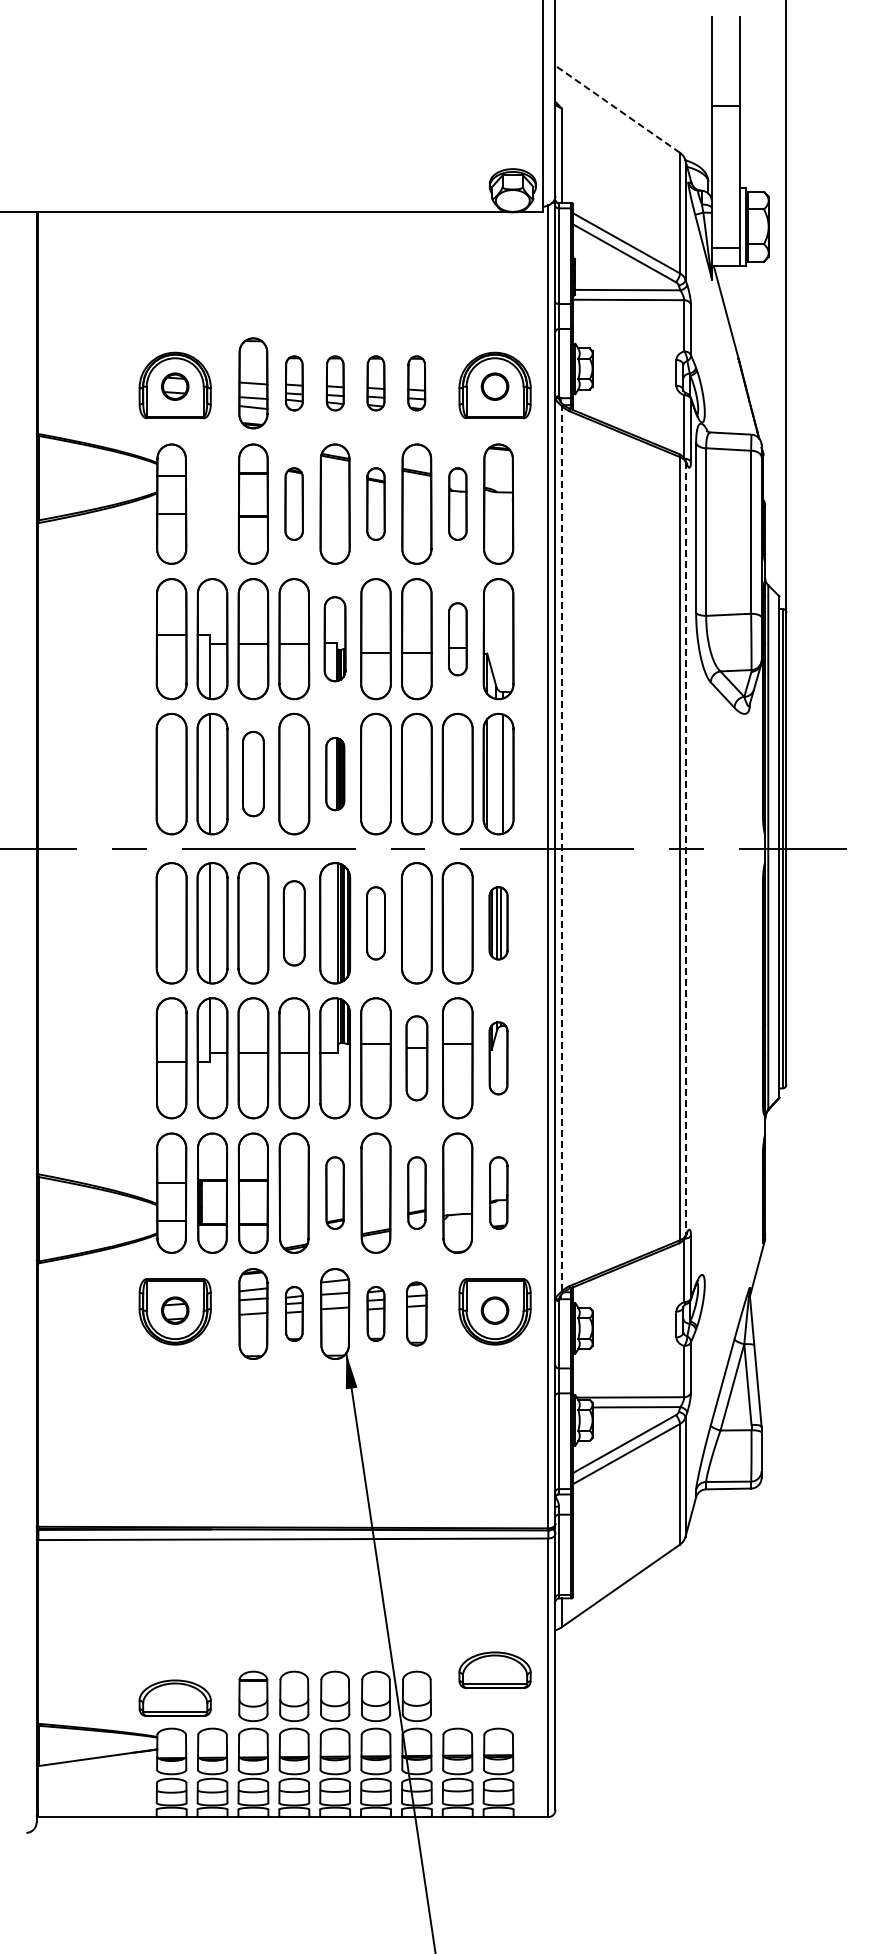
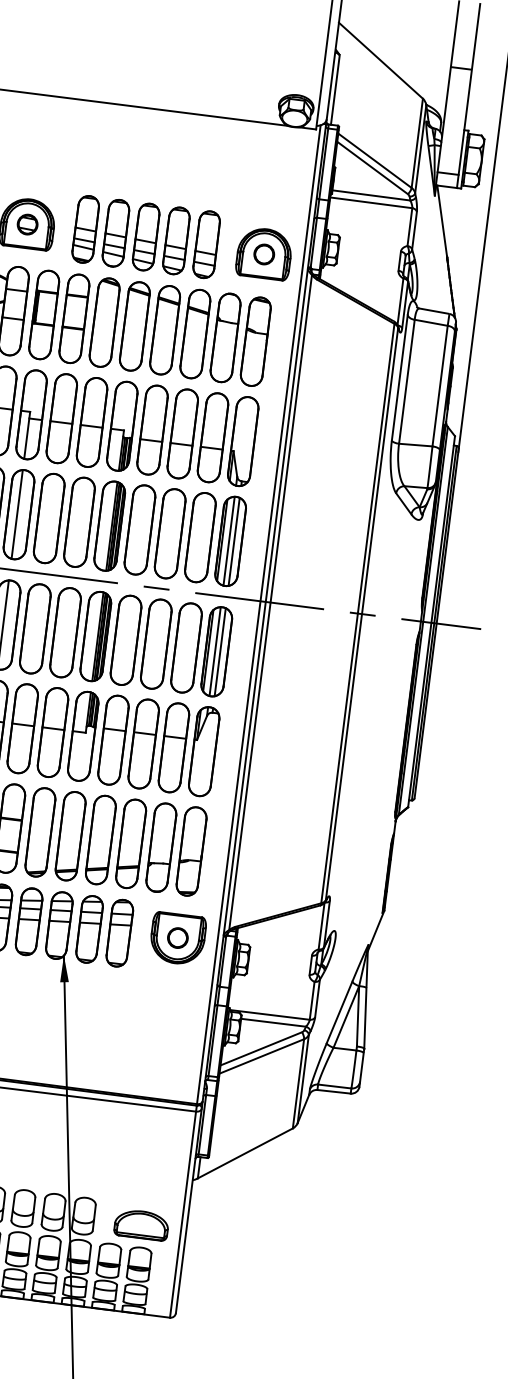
line: (617, 109) -> (380, 60), dashed -> solid
part: (294, 383) -> (116, 233), size x1.67
part: (335, 383) -> (146, 237), size x1.67
part: (375, 383) -> (176, 240), size x1.67
part: (416, 383) -> (206, 244), size x1.67
part: (212, 503) -> (44, 314), added
part: (293, 503) -> (104, 322), size x1.67
part: (375, 503) -> (164, 329), size x1.67
part: (457, 503) -> (225, 337), size x1.67
part: (334, 639) -> (121, 426), size x1.43
part: (457, 639) -> (212, 438), size x1.67
part: (253, 773) -> (49, 518), size x1.43
part: (335, 773) -> (110, 525), size x1.67
line: (496, 774) -> (229, 541), added
line: (561, 848) -> (270, 602), dashed -> solid
line: (685, 849) -> (361, 614), dashed -> solid
part: (294, 923) -> (65, 632), size x1.43
part: (375, 923) -> (125, 640), size x1.67
part: (498, 923) -> (216, 651), size x1.67
part: (416, 1058) -> (143, 744), size x1.43
part: (498, 1058) -> (204, 751), size x1.67
part: (334, 1192) -> (70, 835), size x1.67
part: (416, 1192) -> (130, 843), size x1.67
part: (498, 1192) -> (191, 850), size x1.67
part: (294, 1313) -> (29, 921), size x1.67
part: (375, 1313) -> (89, 928), size x1.67
part: (416, 1313) -> (119, 932), size x1.43
part: (494, 1669) -> (141, 1224), moved

